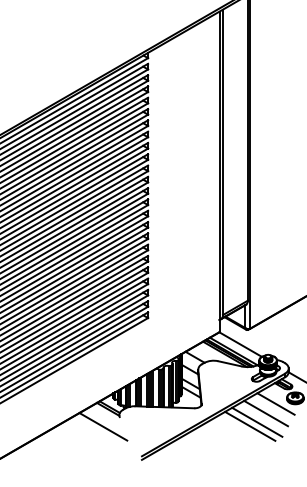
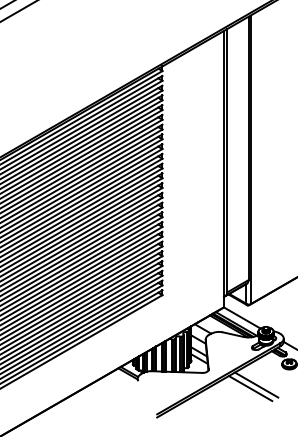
line: (275, 403) -> (272, 368), removed
line: (266, 413) -> (264, 377), removed
line: (102, 426) -> (123, 388), removed

